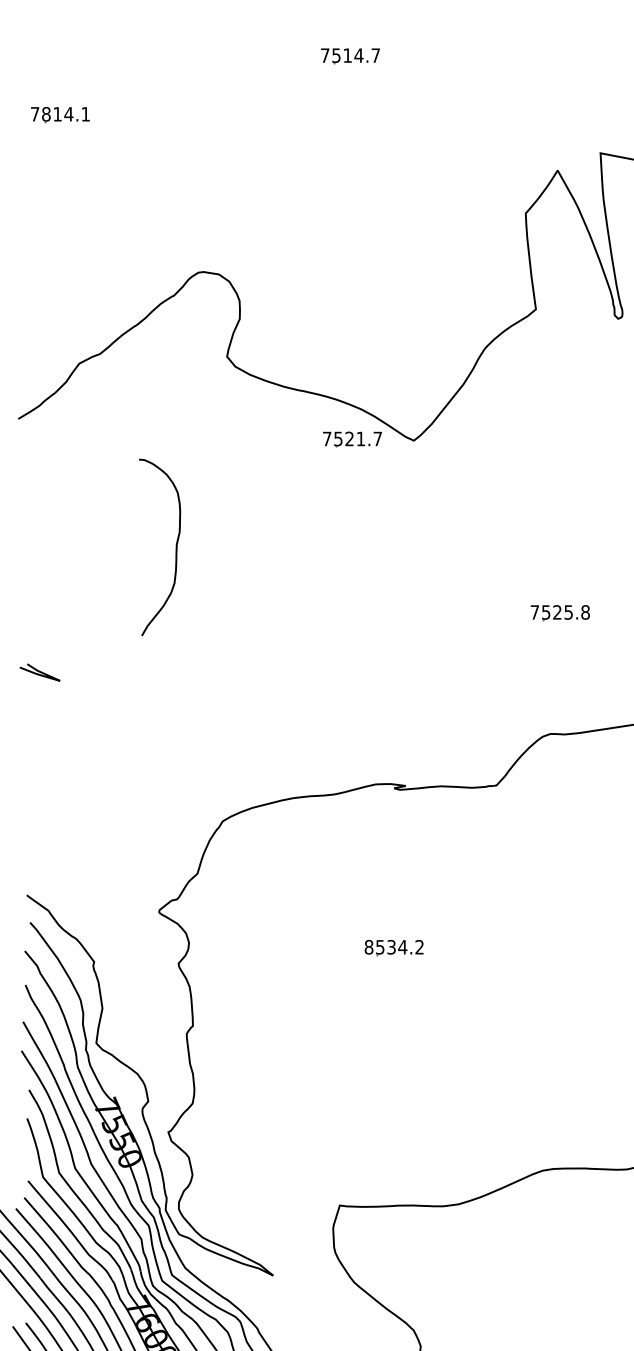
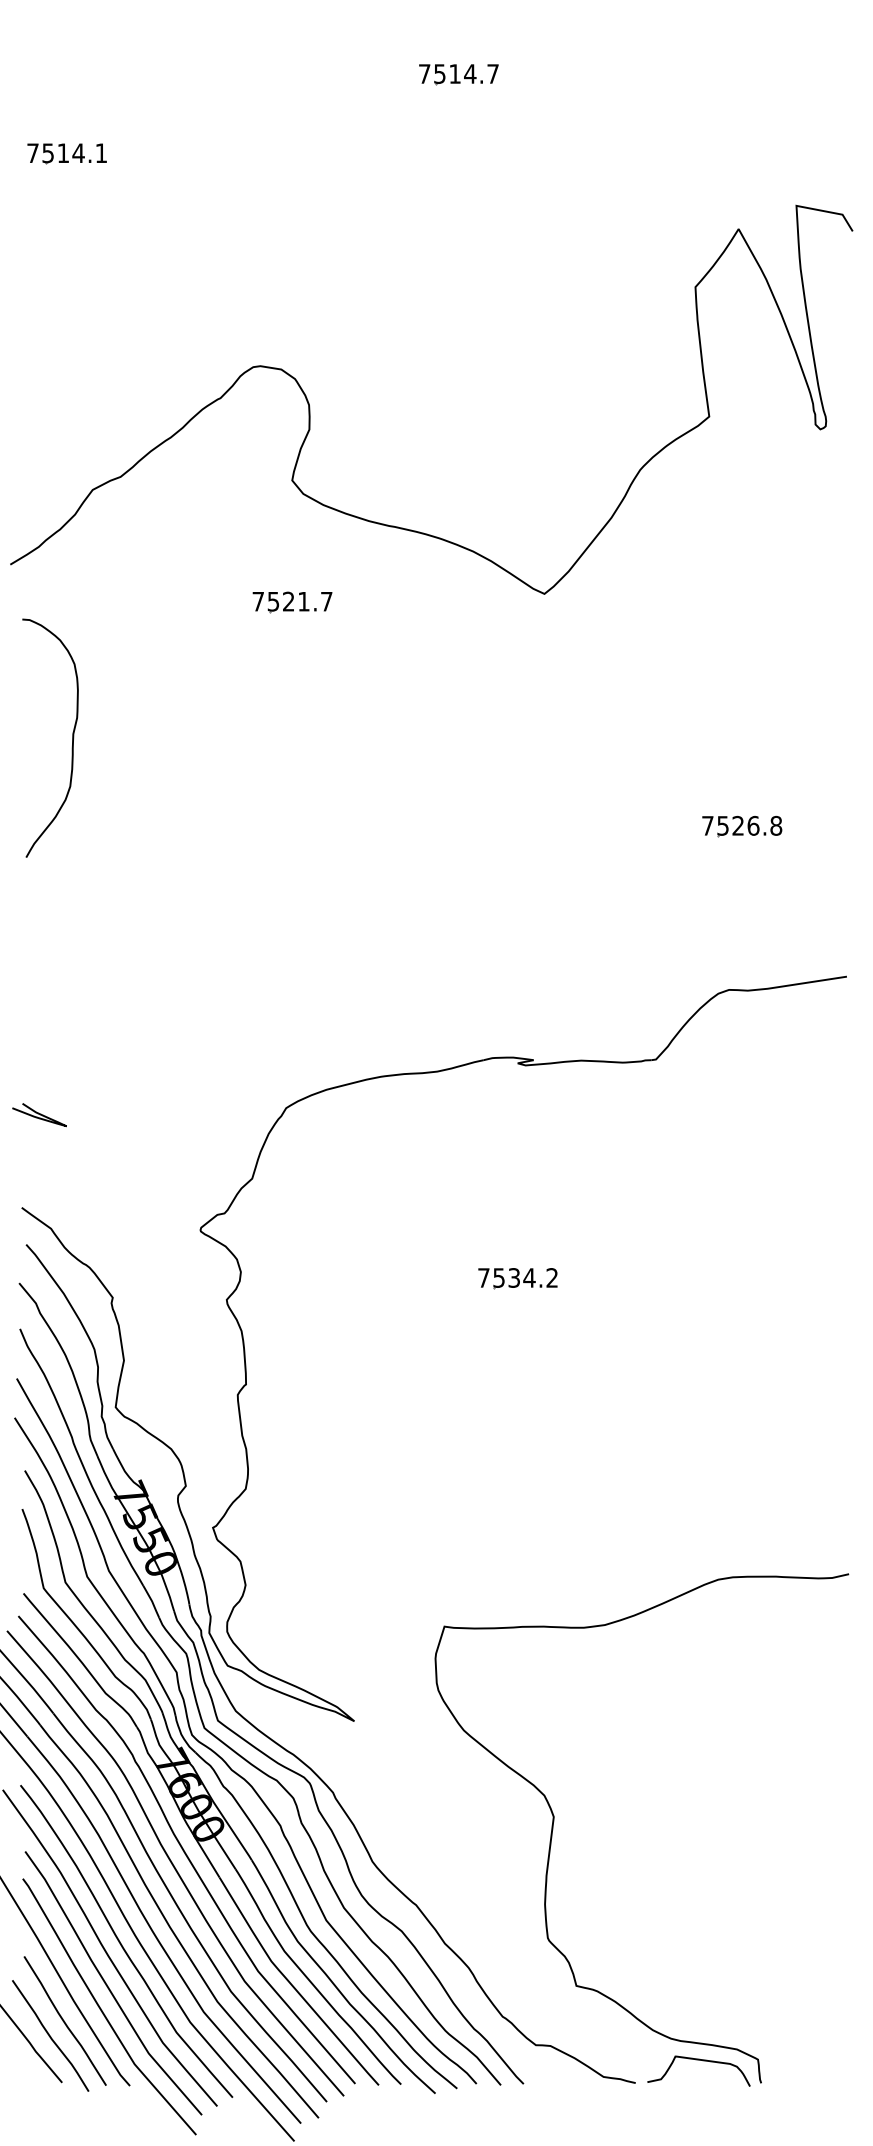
text: (46, 114) -> (48, 153), 7814.1 -> 7514.1
part: (352, 439) -> (292, 602), moved
curve: (176, 547) -> (72, 737), moved
text: (568, 612) -> (753, 825), 7525.8 -> 7526.8
curve: (39, 672) -> (39, 1114), moved
text: (368, 946) -> (483, 1277), 8534.2 -> 7534.2

